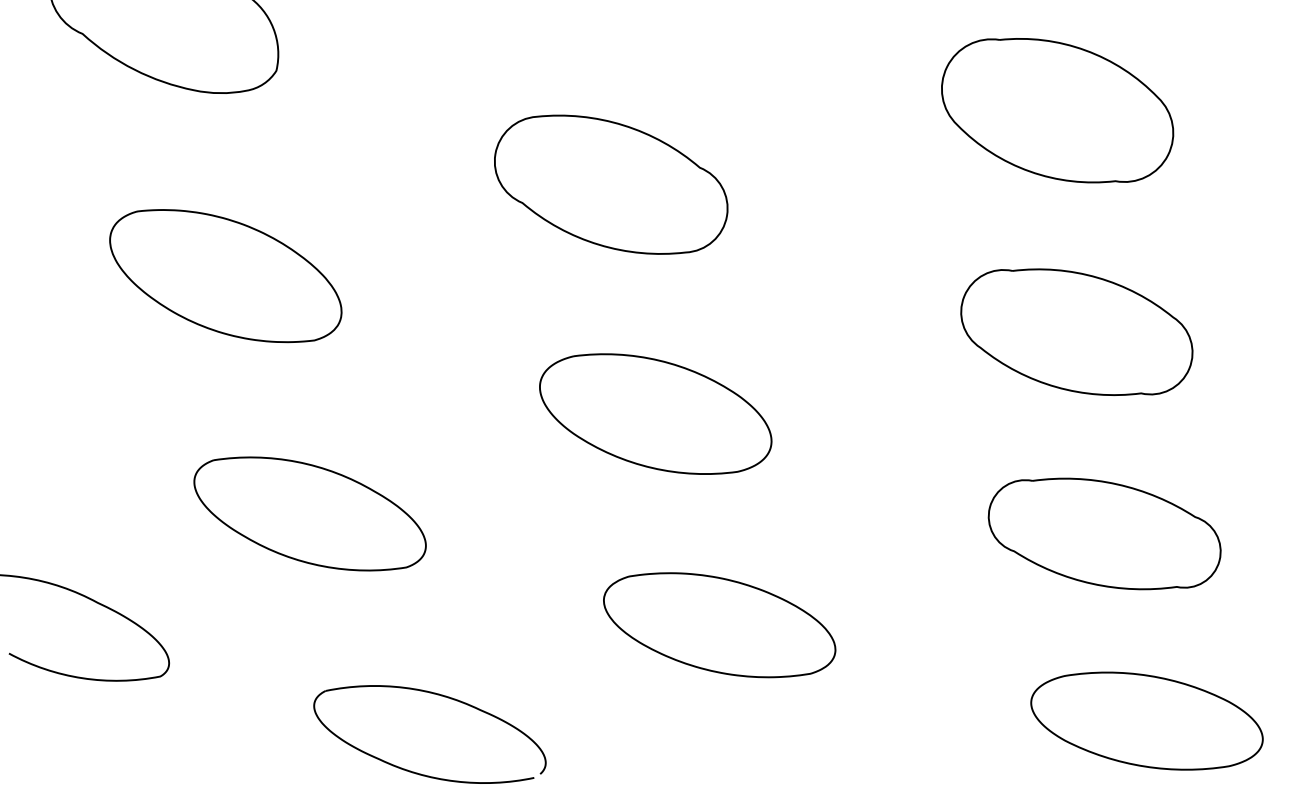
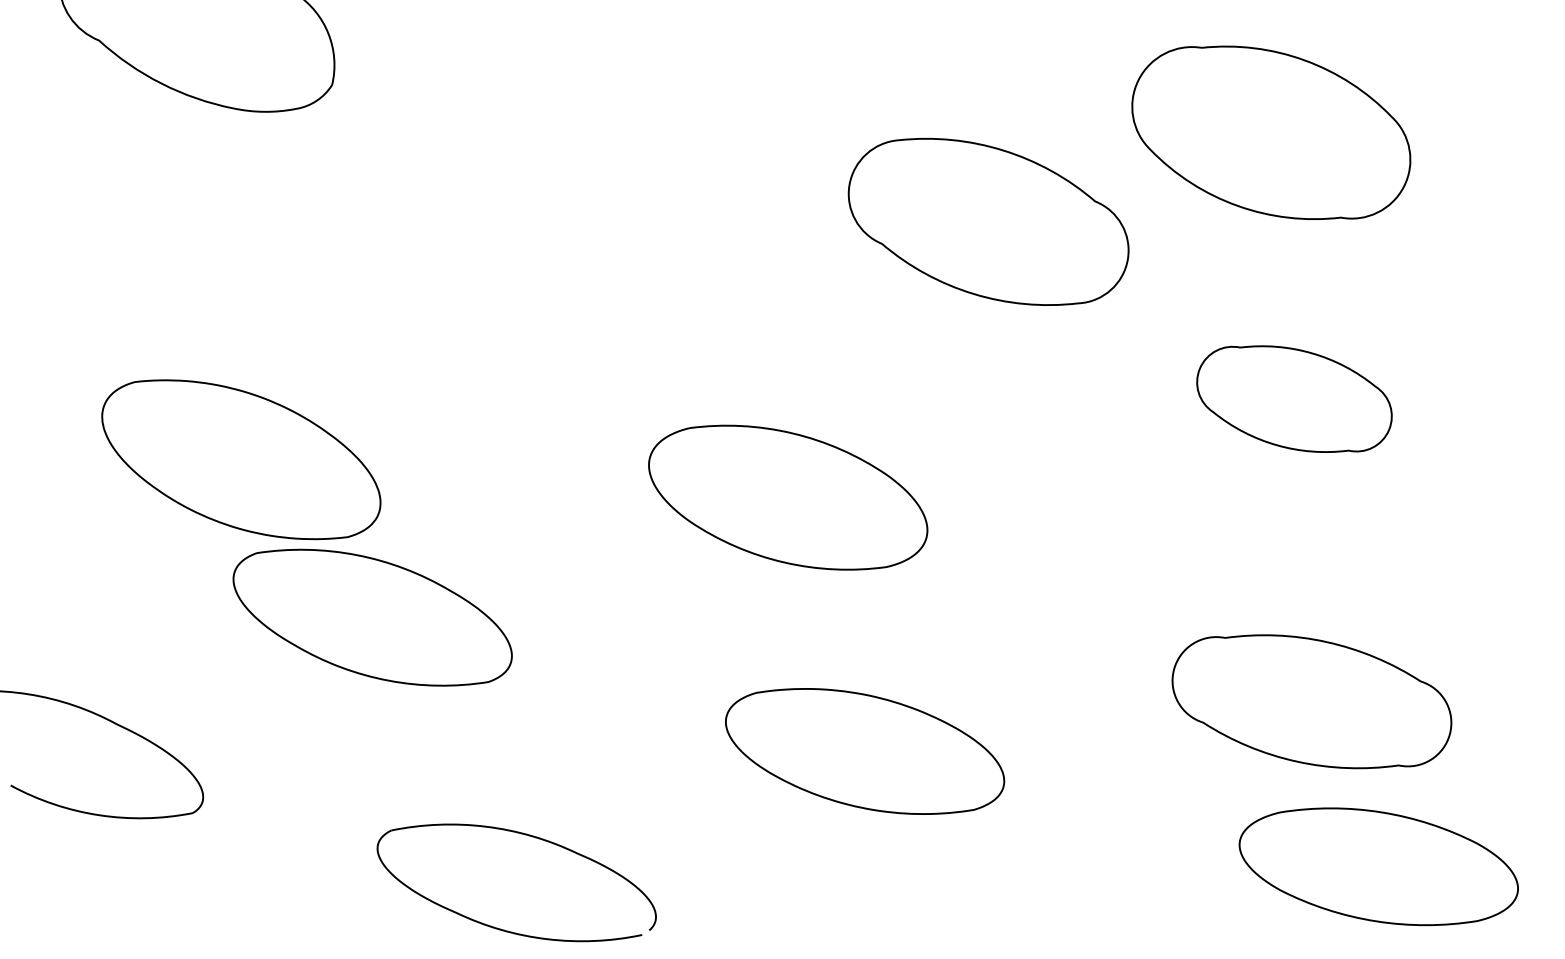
part: (611, 184) -> (988, 221), moved
part: (225, 275) -> (241, 459), moved
part: (1076, 331) -> (1294, 398), size x0.7
part: (1104, 533) -> (1311, 701), moved

